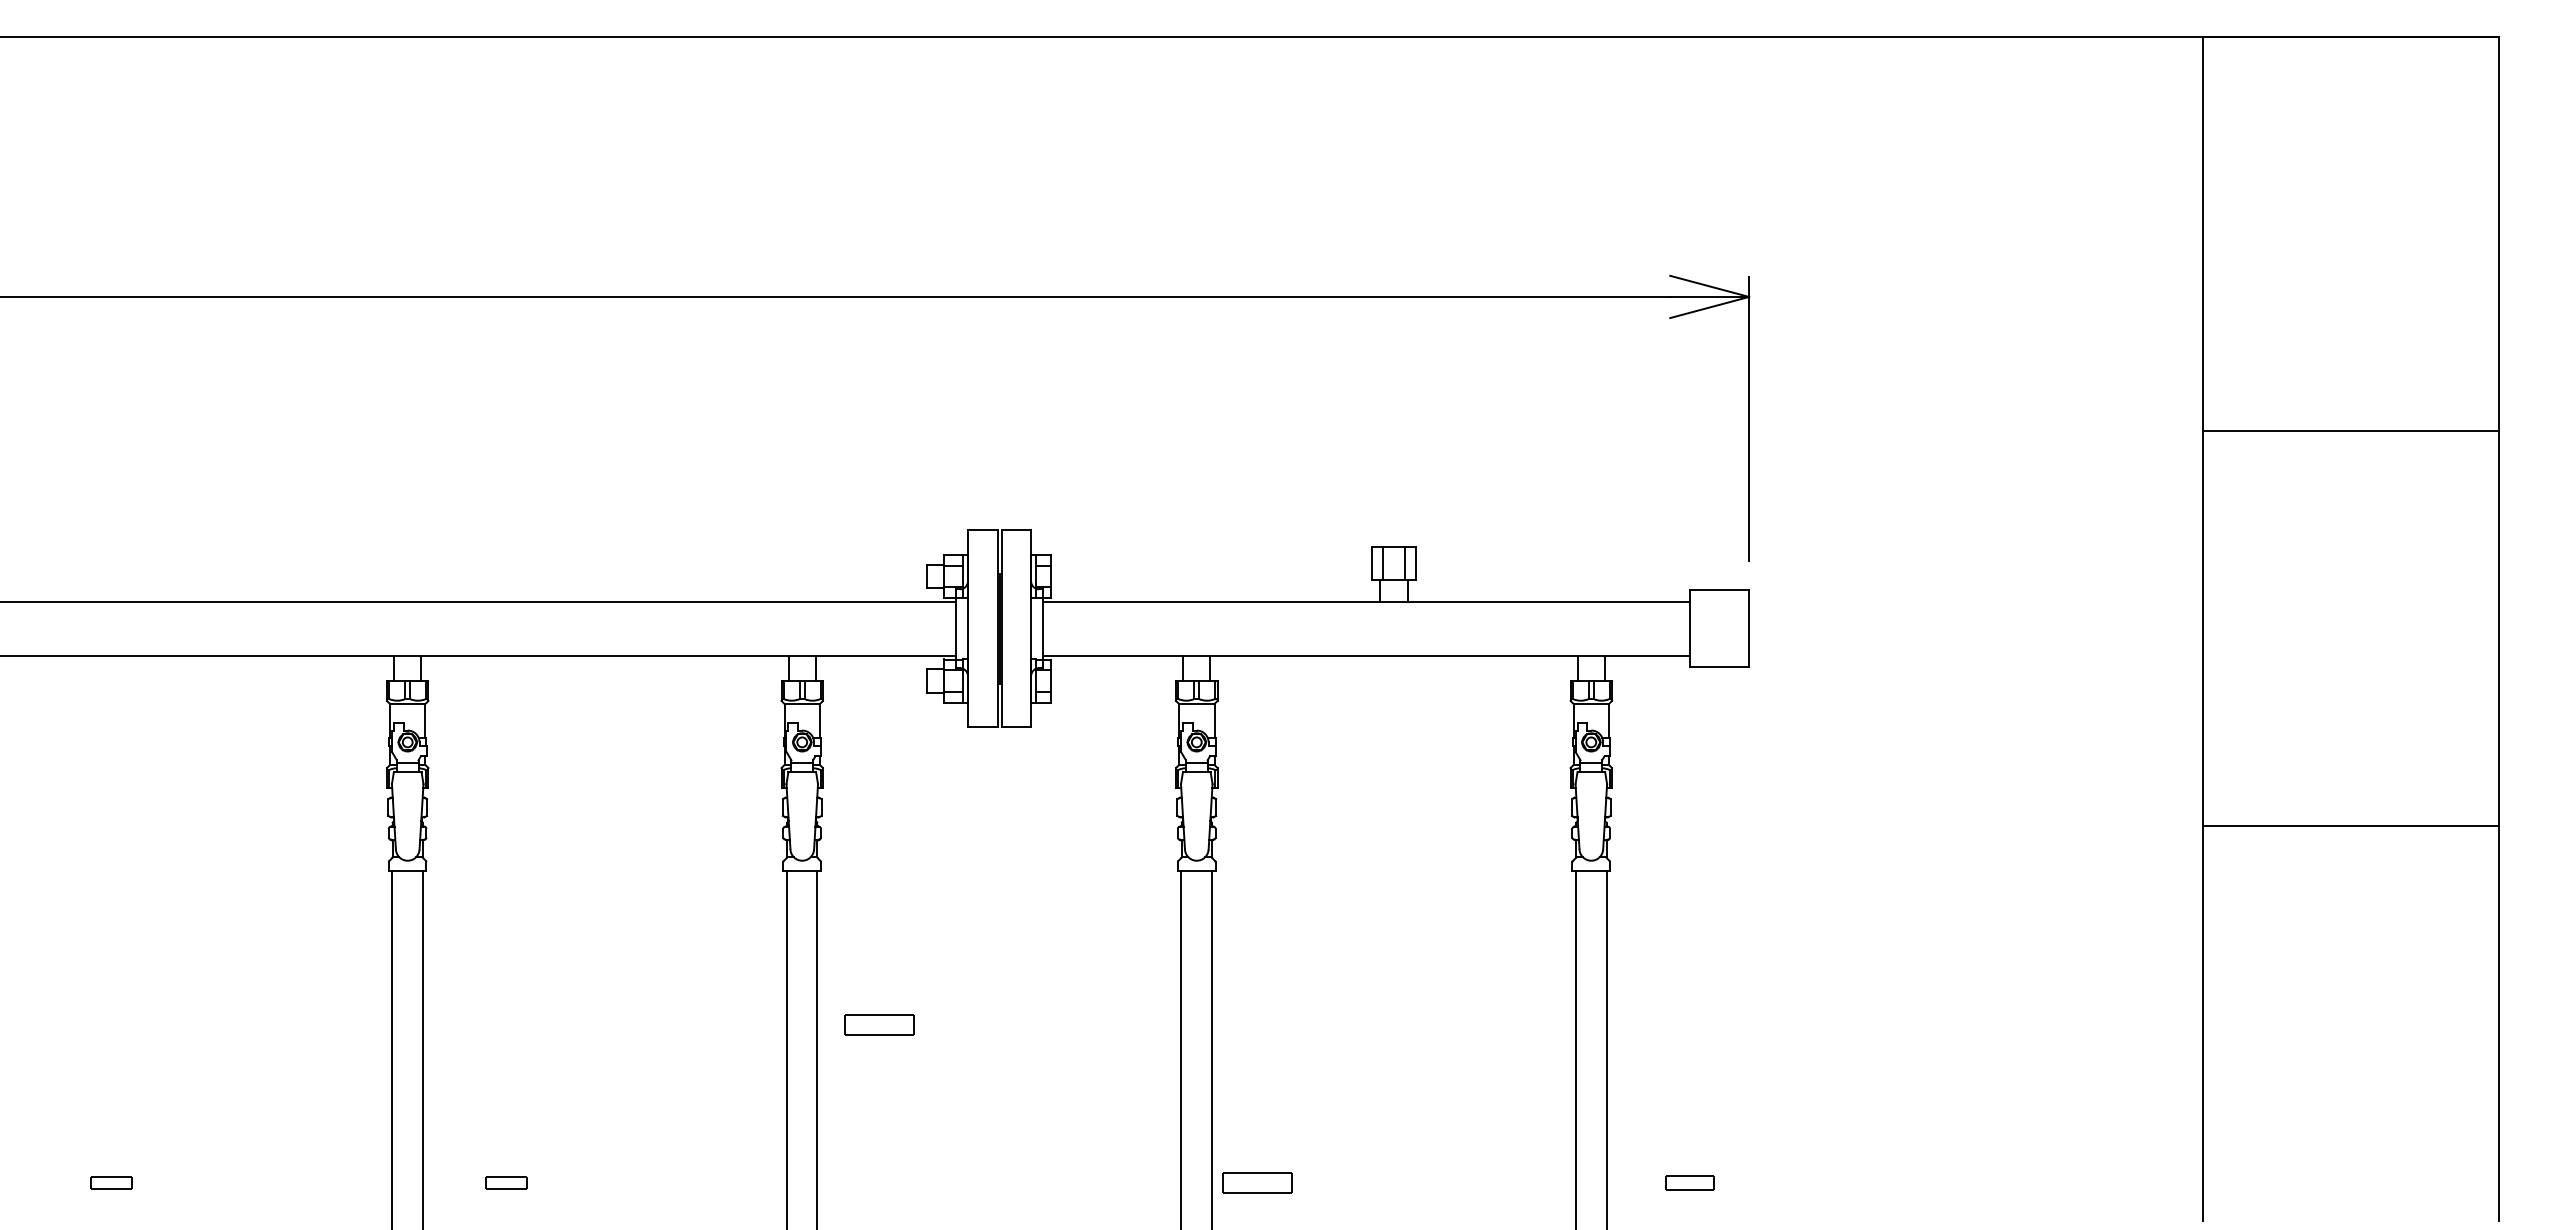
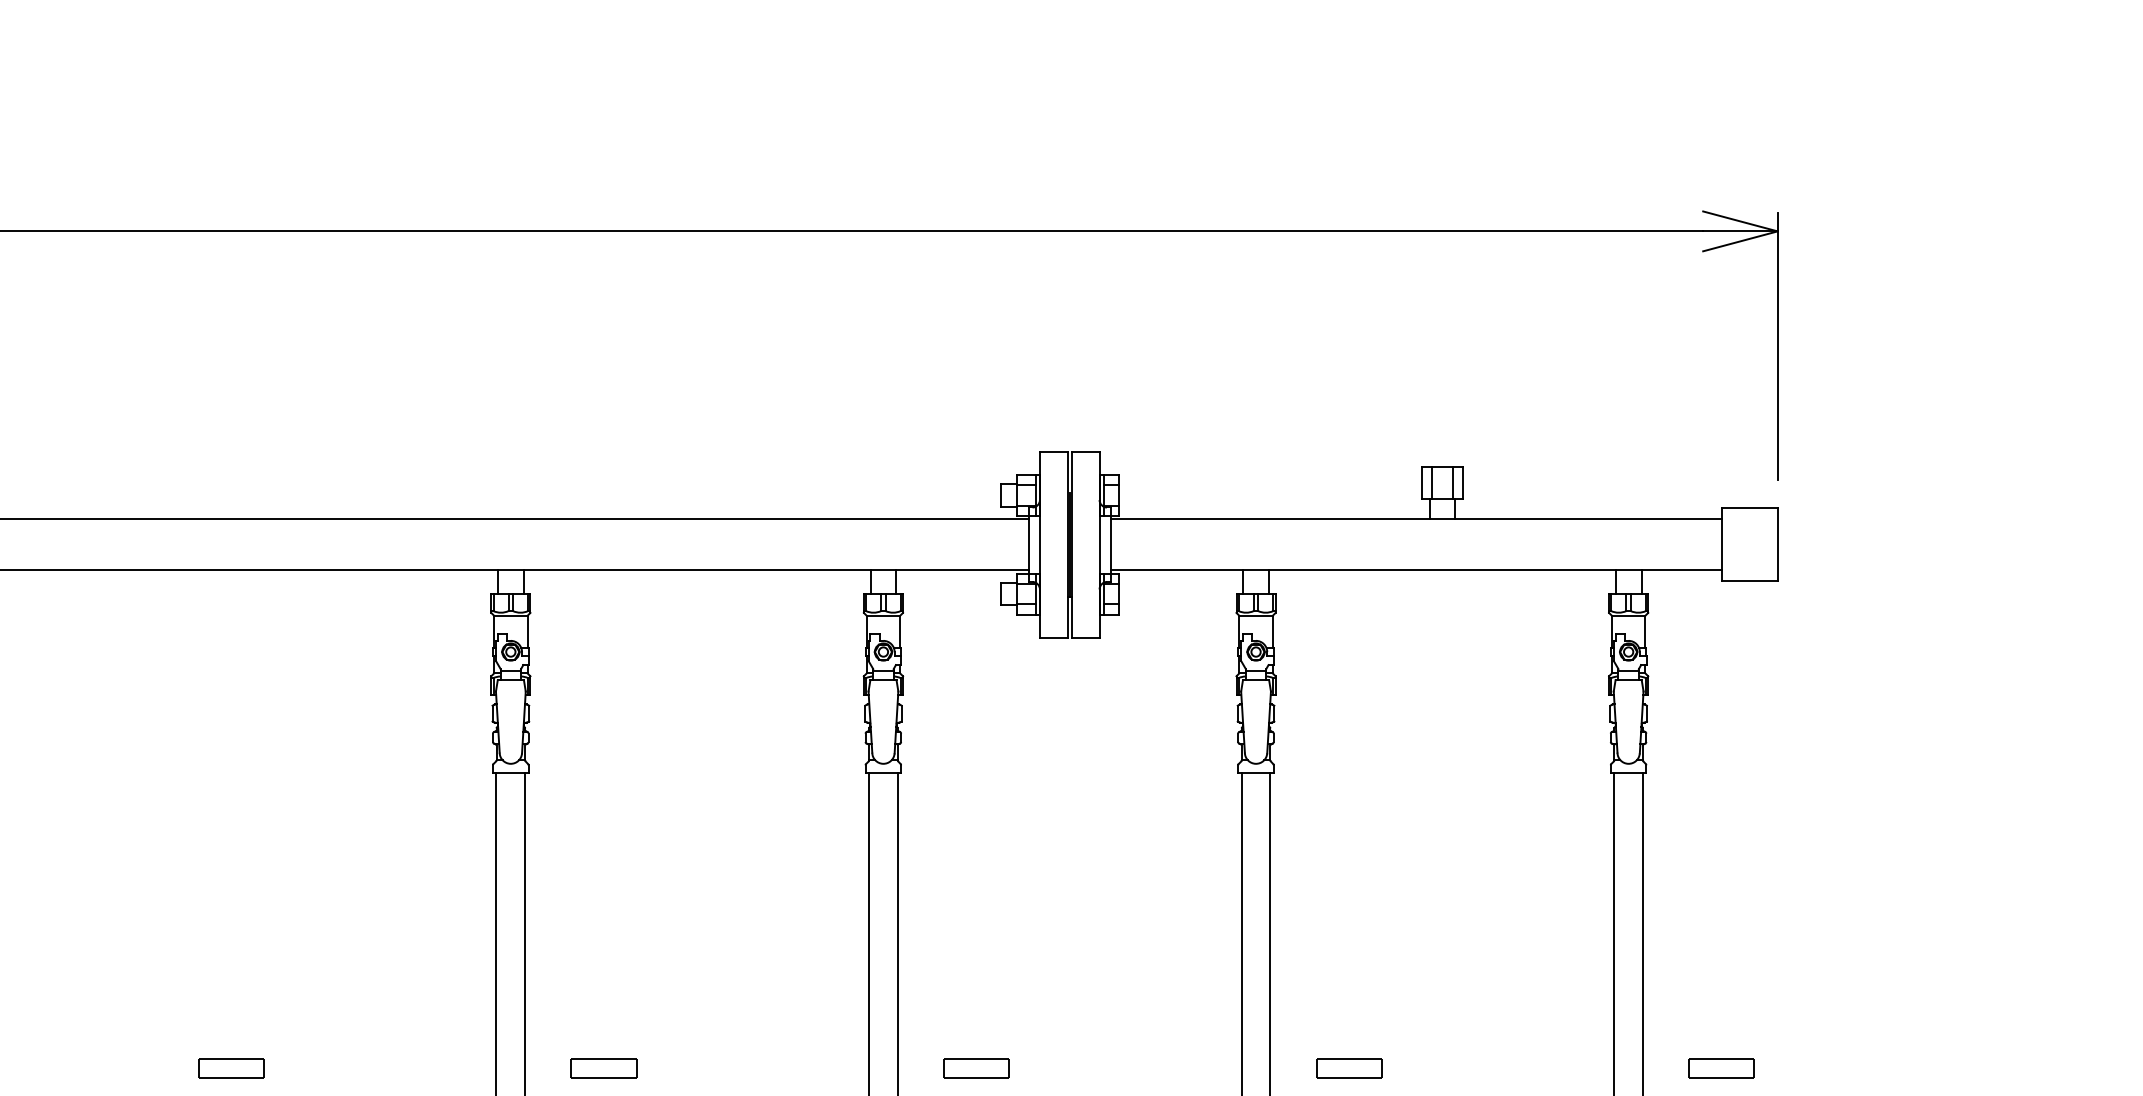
part: (879, 1024) -> (976, 1067), moved
part: (111, 1182) -> (231, 1067), size x1.67
part: (506, 1182) -> (604, 1067), size x1.67
part: (1257, 1182) -> (1349, 1067), moved
part: (1689, 1182) -> (1721, 1067), size x1.43

